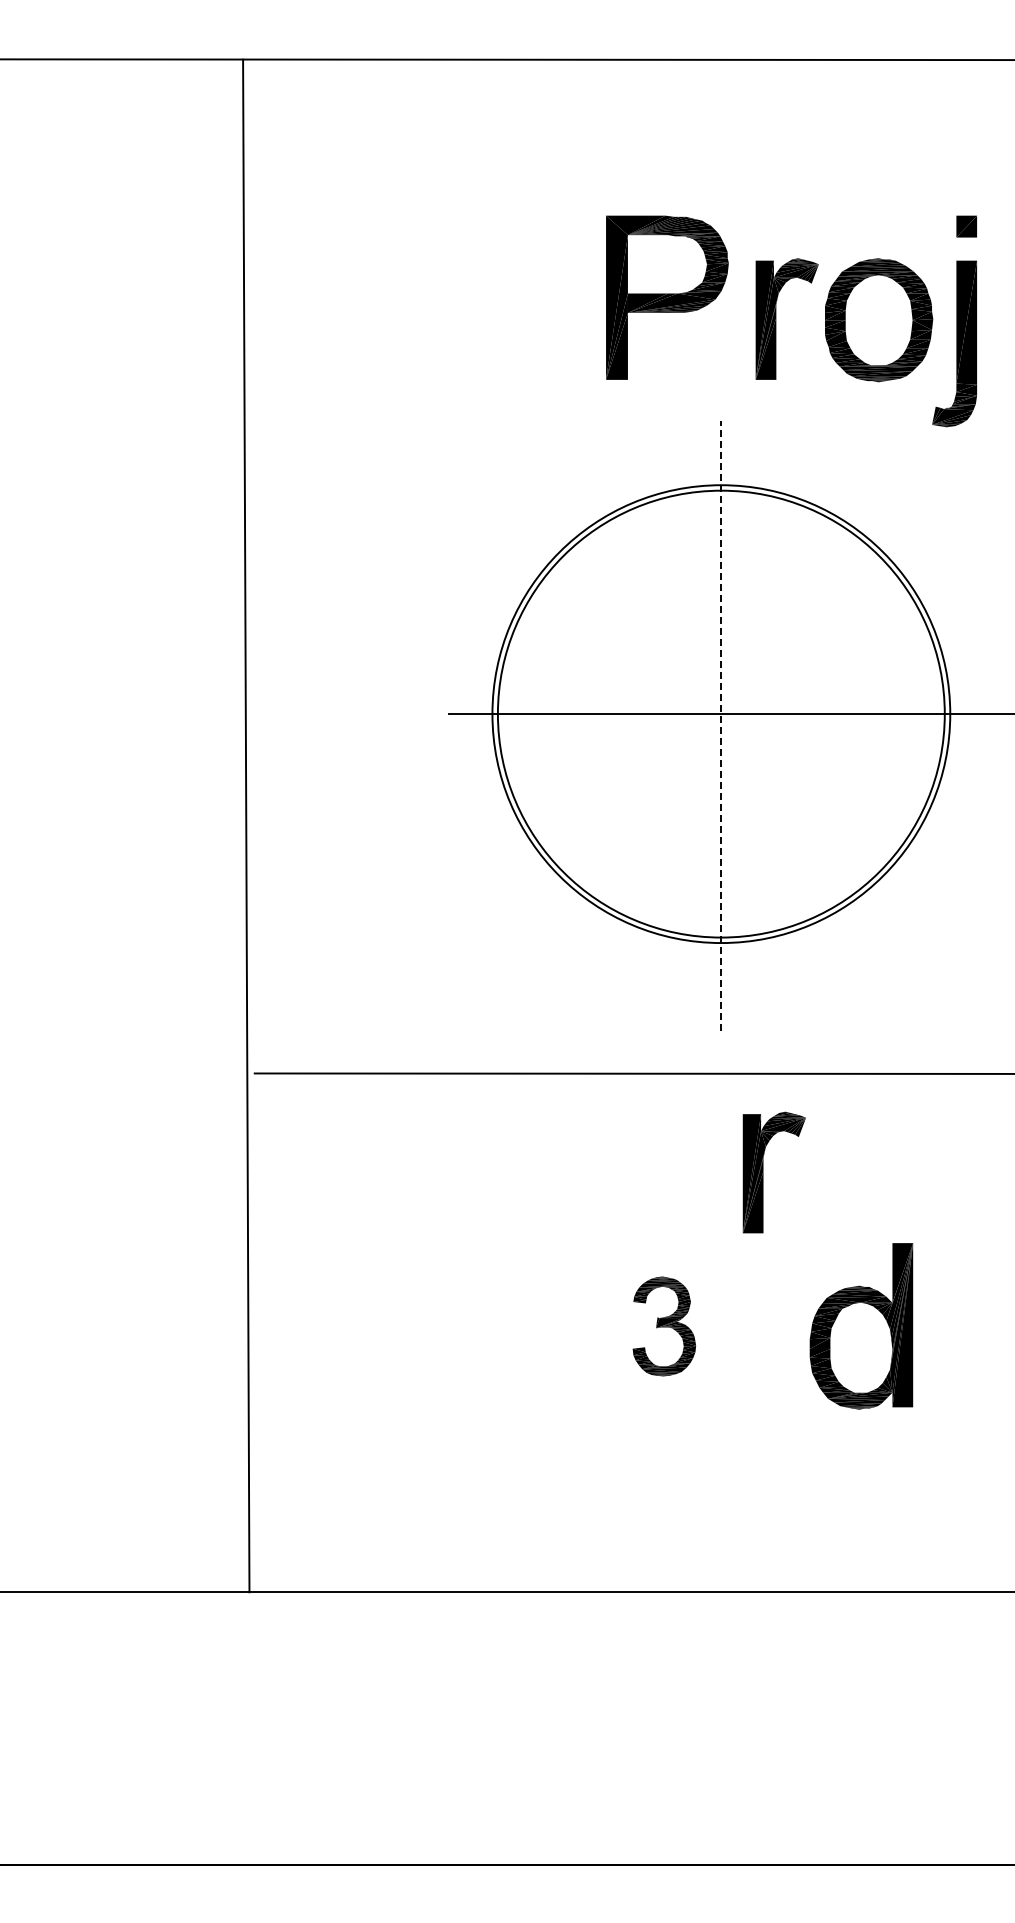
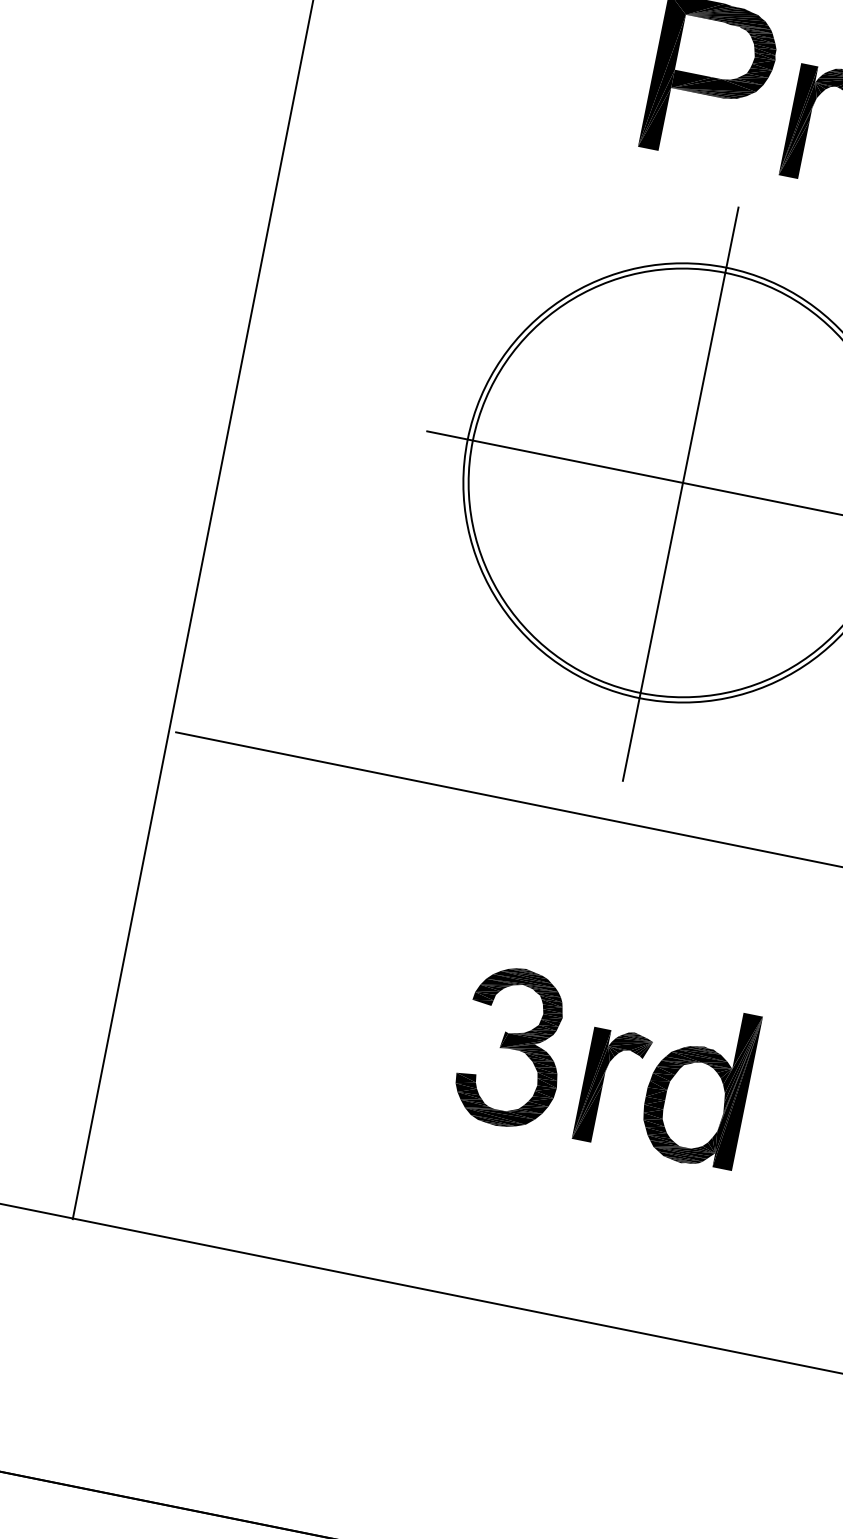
line: (721, 726) -> (680, 494), dashed -> solid
part: (763, 1172) -> (602, 1085), moved
part: (664, 1326) -> (513, 1047), size x1.67

